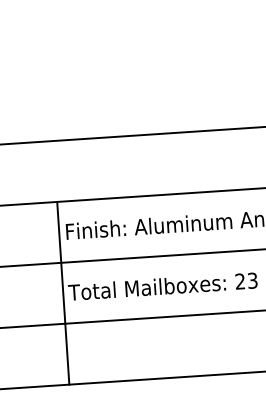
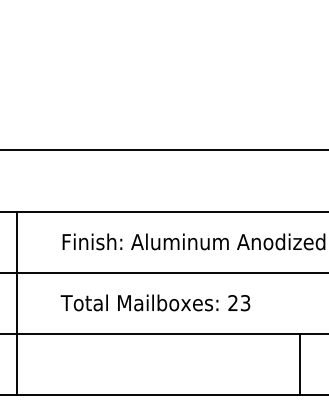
line: (63, 292) -> (16, 302), moved

